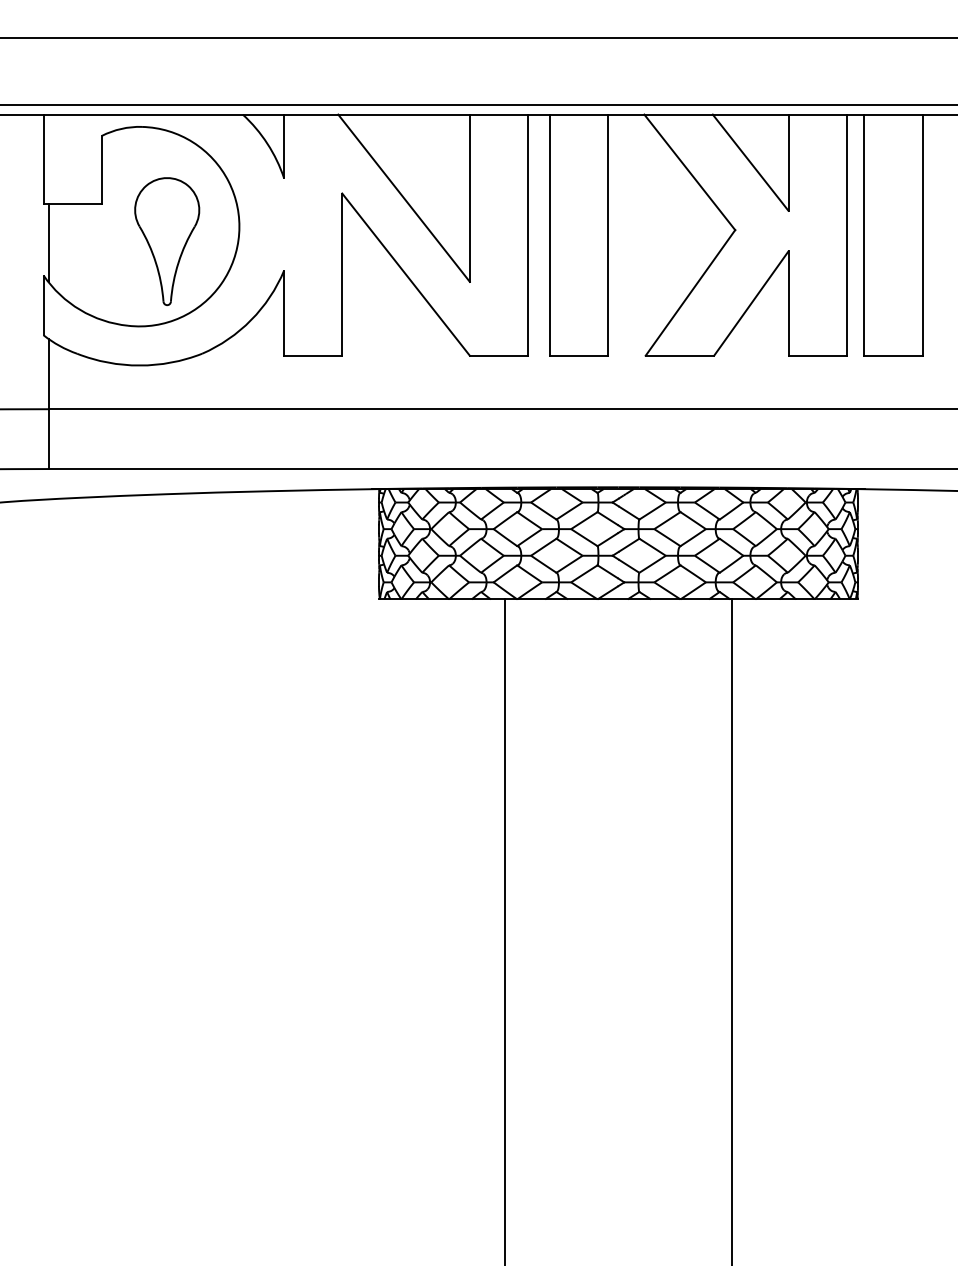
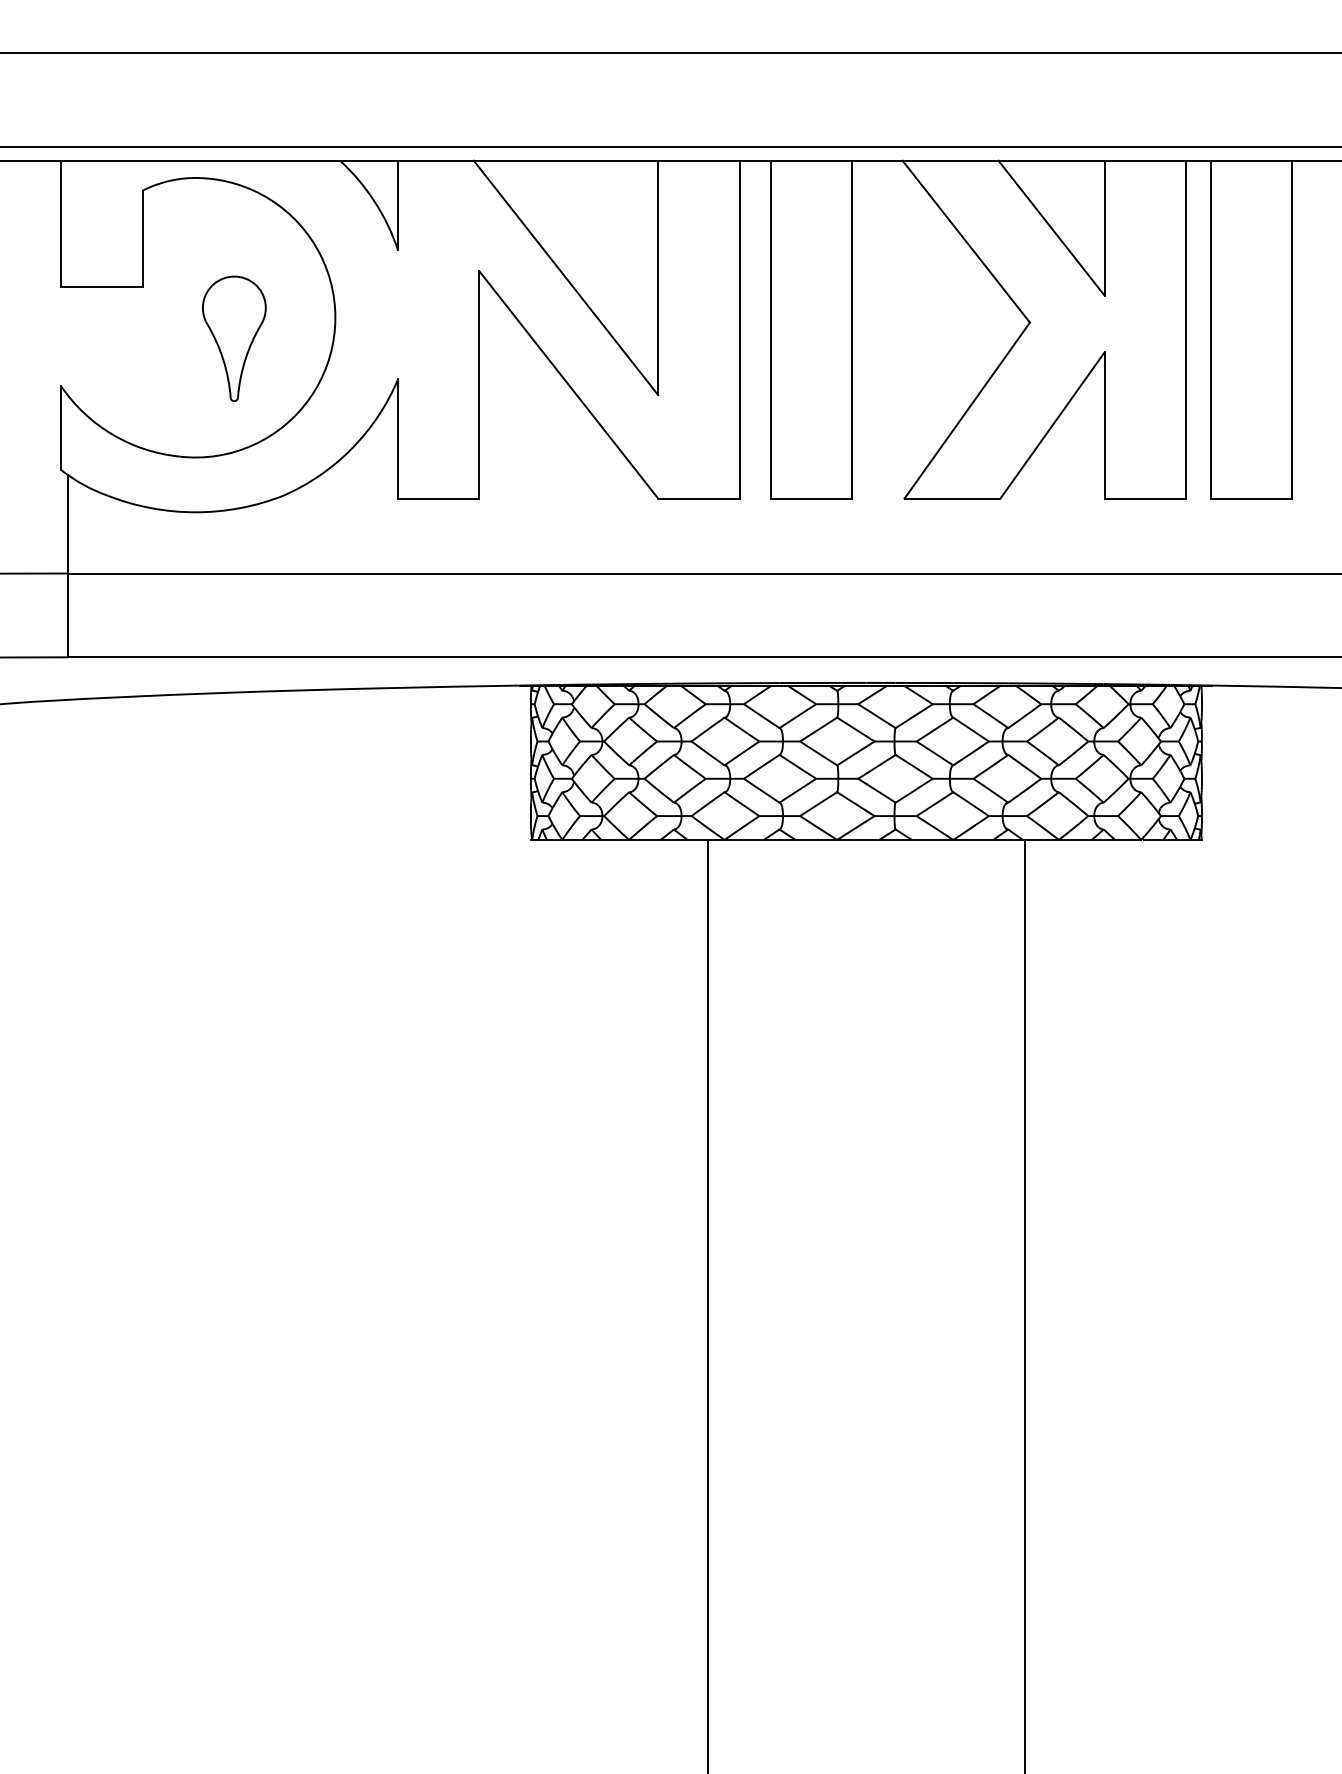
part: (167, 241) -> (234, 338), size x0.7
line: (48, 243) -> (67, 341), removed

